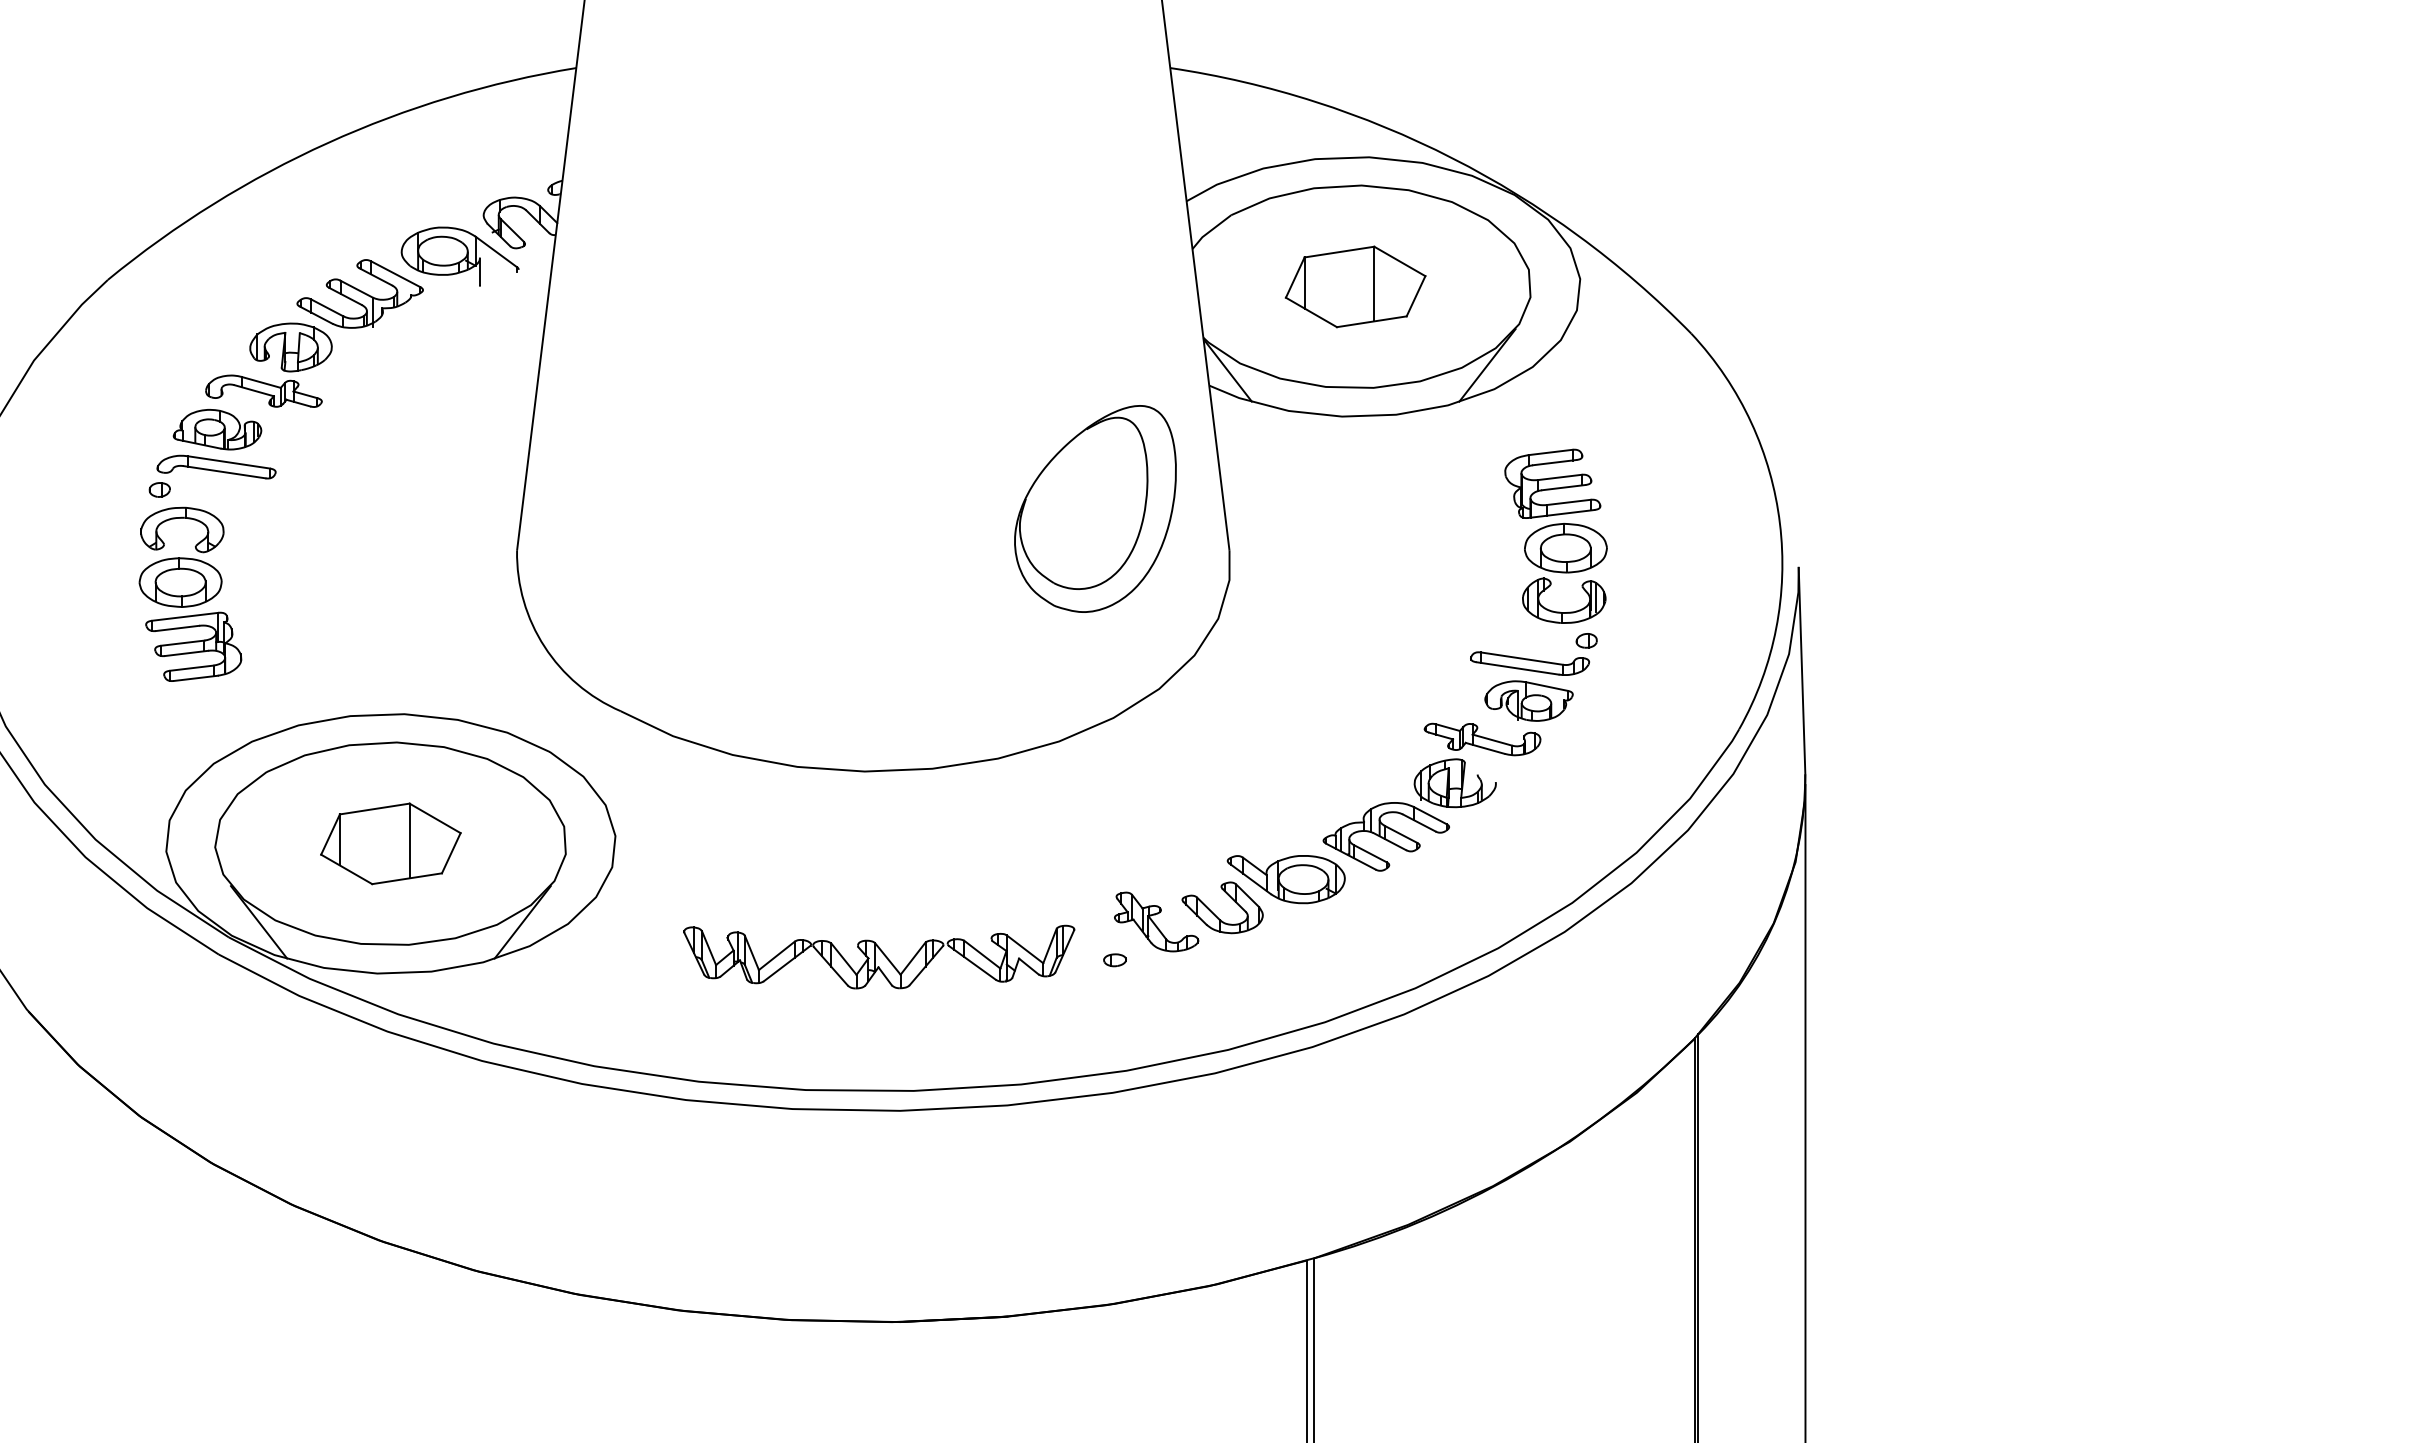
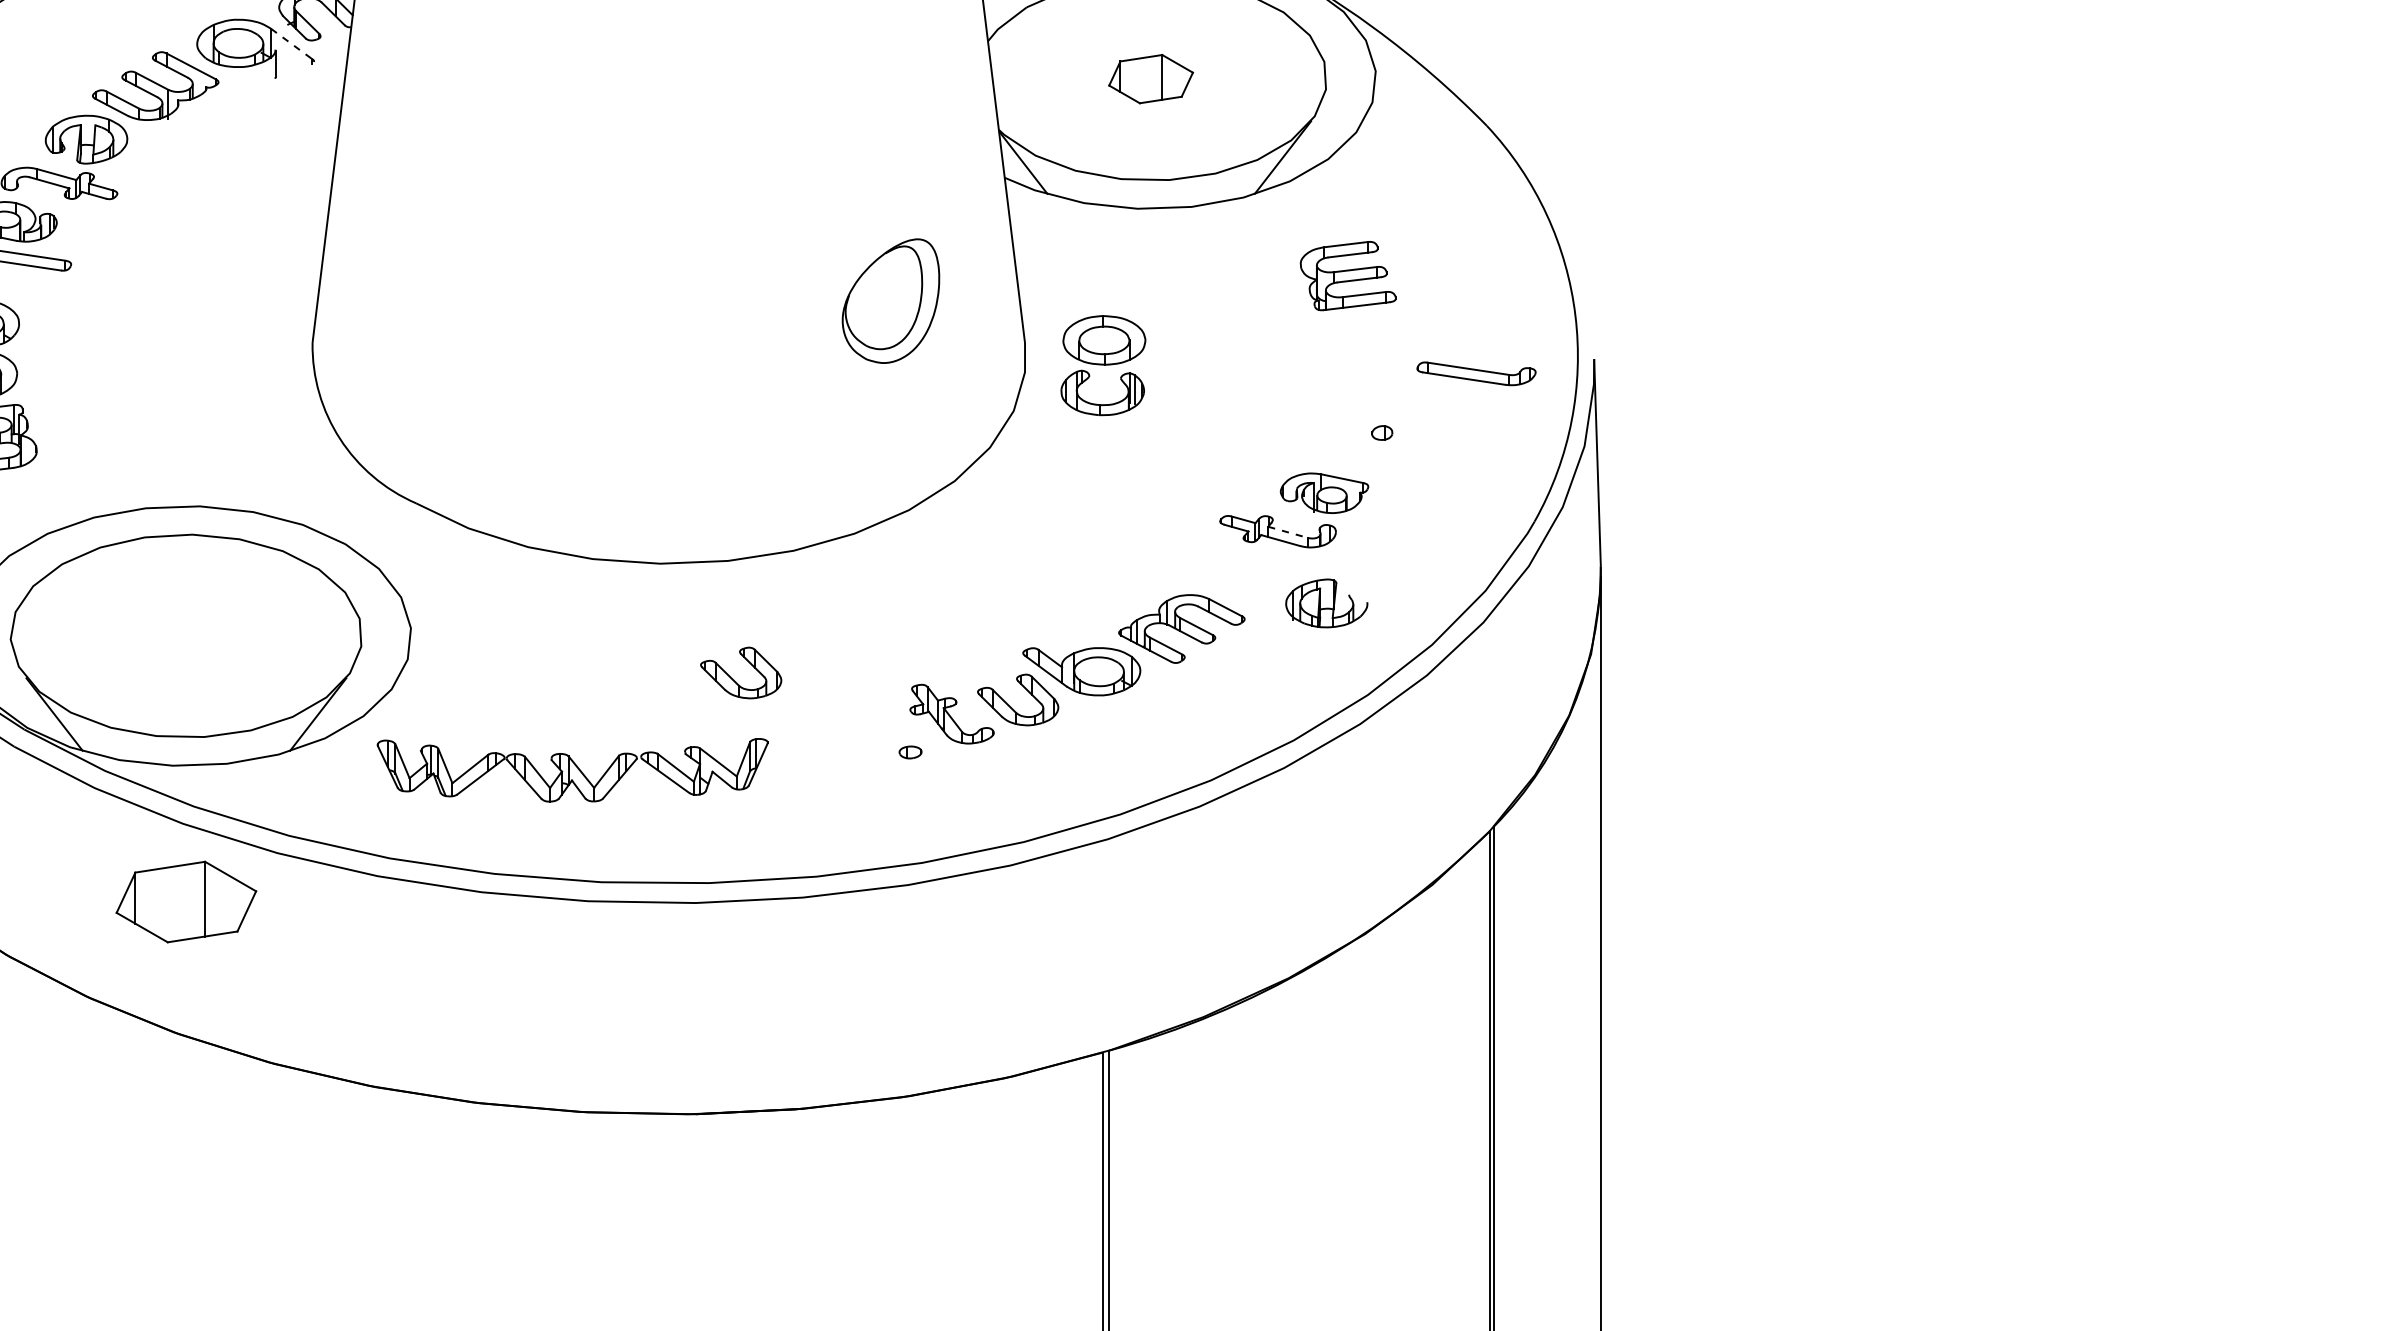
line: (496, 251) -> (292, 43), solid -> dashed
part: (1355, 286) -> (1151, 78), size x0.6
part: (1095, 508) -> (891, 300), size x0.6
part: (1564, 573) -> (1103, 365), moved
part: (1529, 663) -> (1476, 373), moved
line: (1492, 740) -> (1288, 532), solid -> dashed
part: (1454, 783) -> (1326, 603), moved
part: (390, 843) -> (186, 901), moved
part: (938, 887) -> (734, 679), added
part: (879, 956) -> (573, 769), moved

